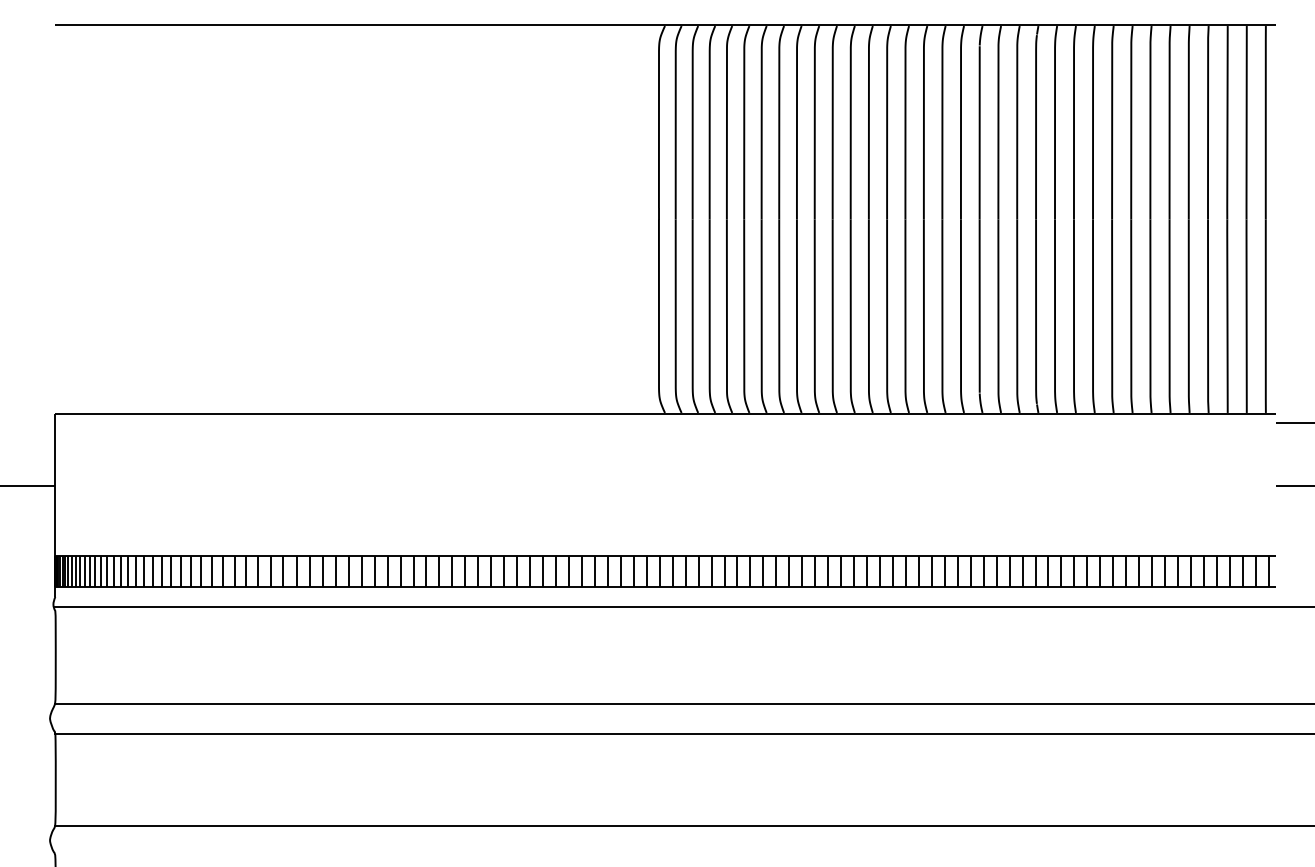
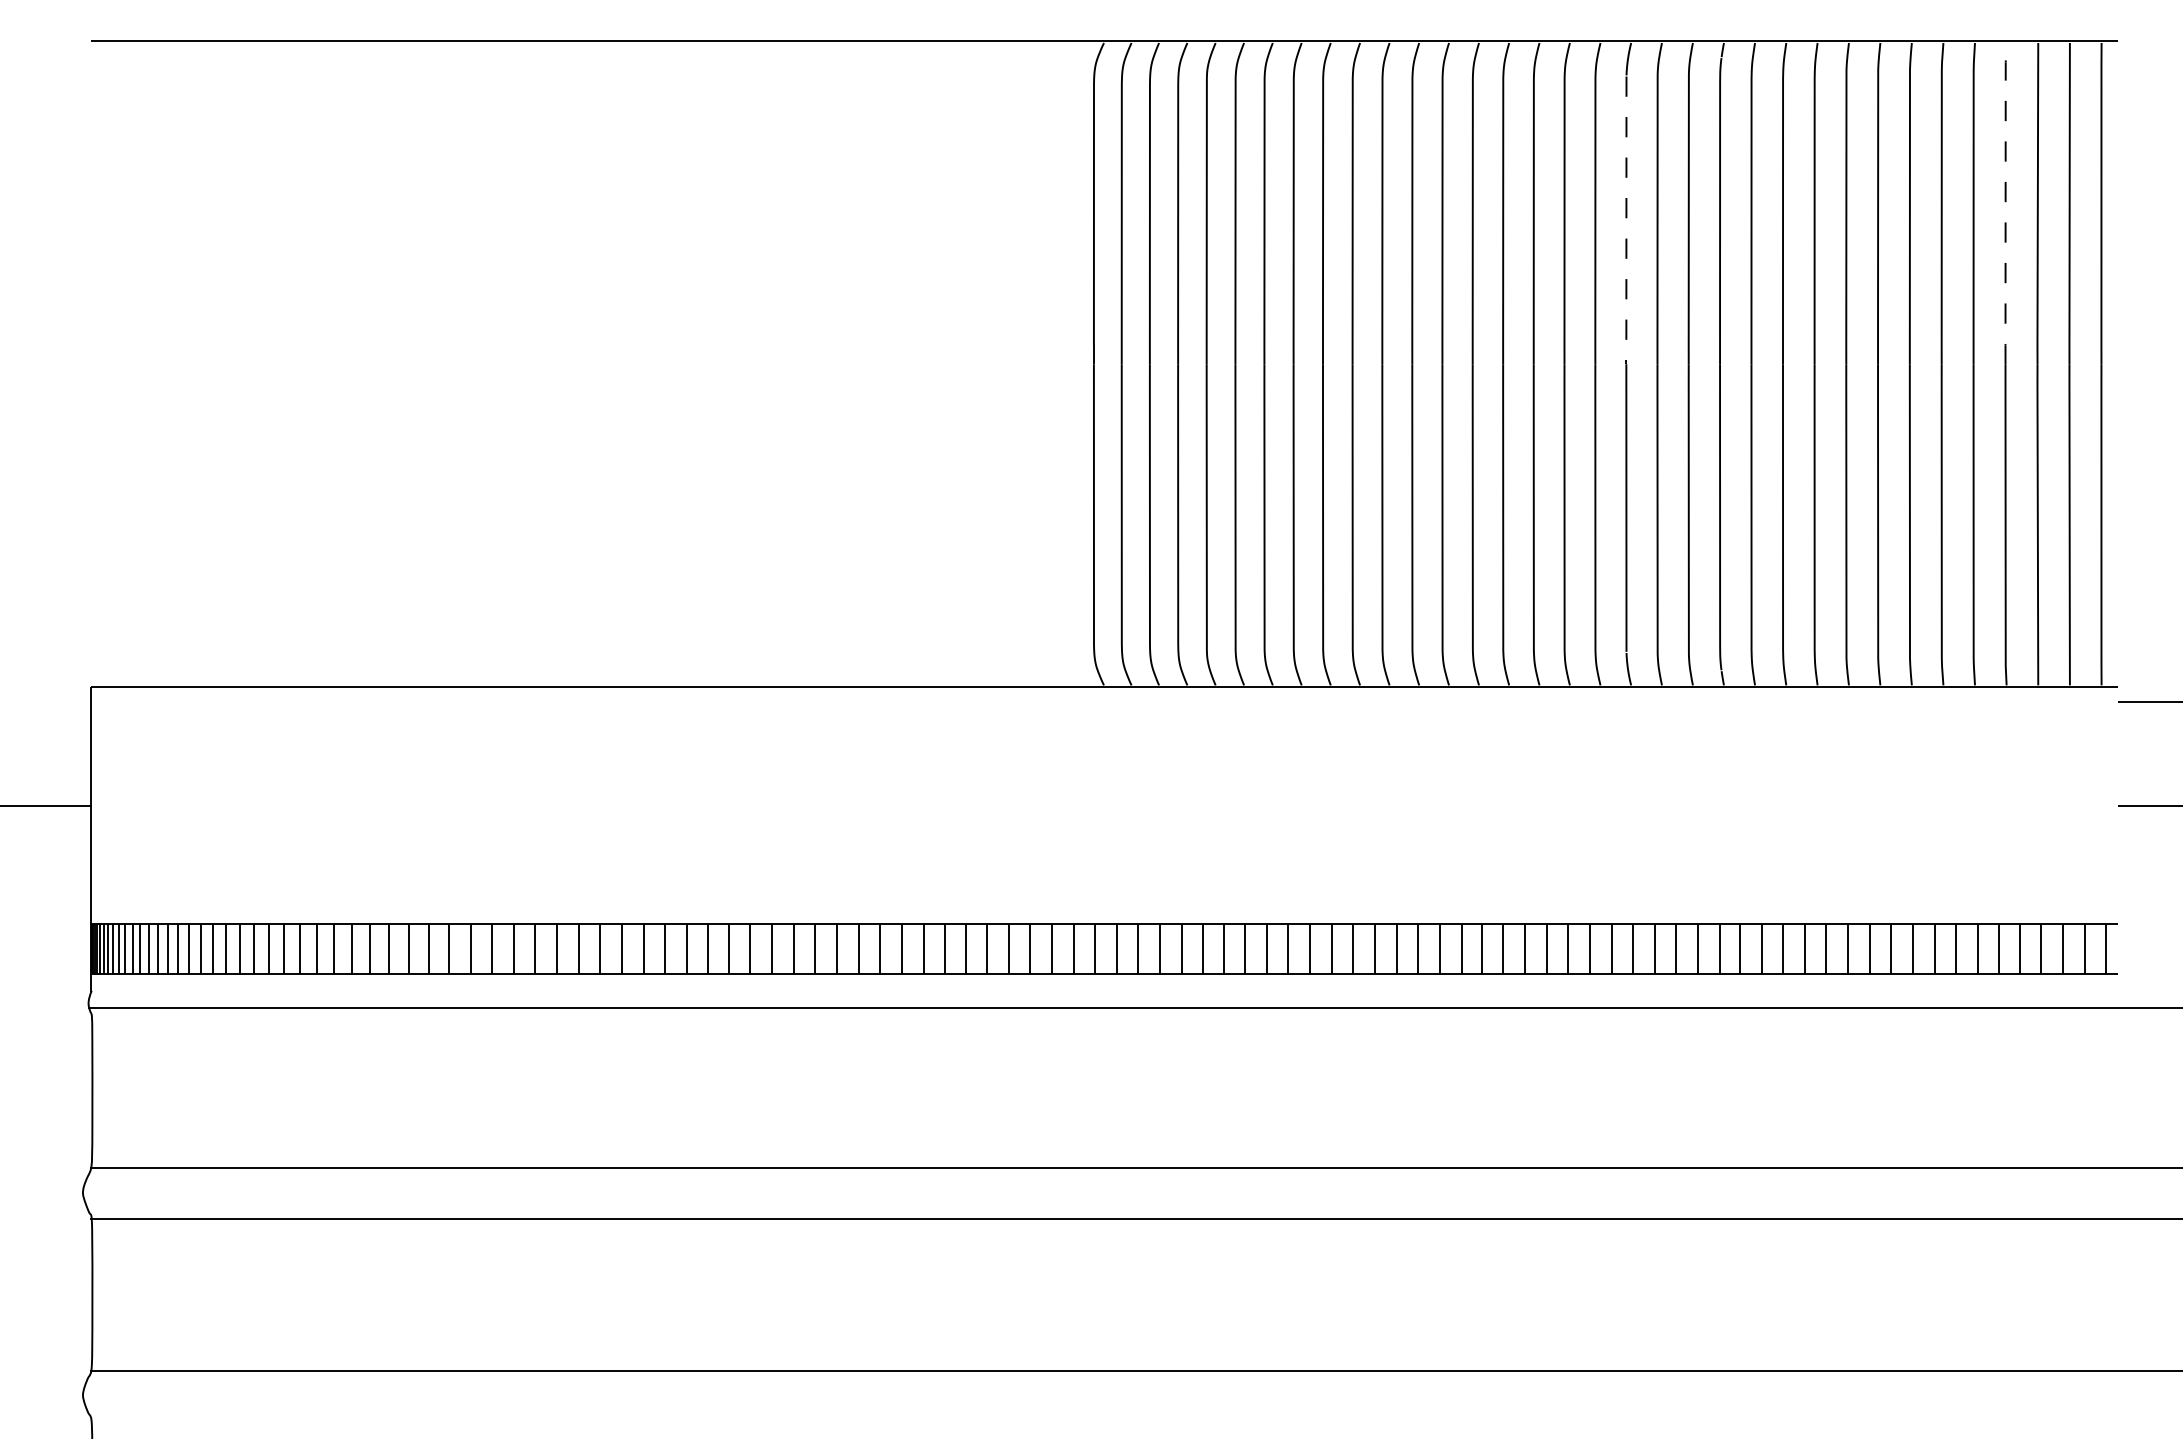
line: (1208, 122) -> (2006, 203), solid -> dashed
line: (979, 134) -> (1626, 223), solid -> dashed

